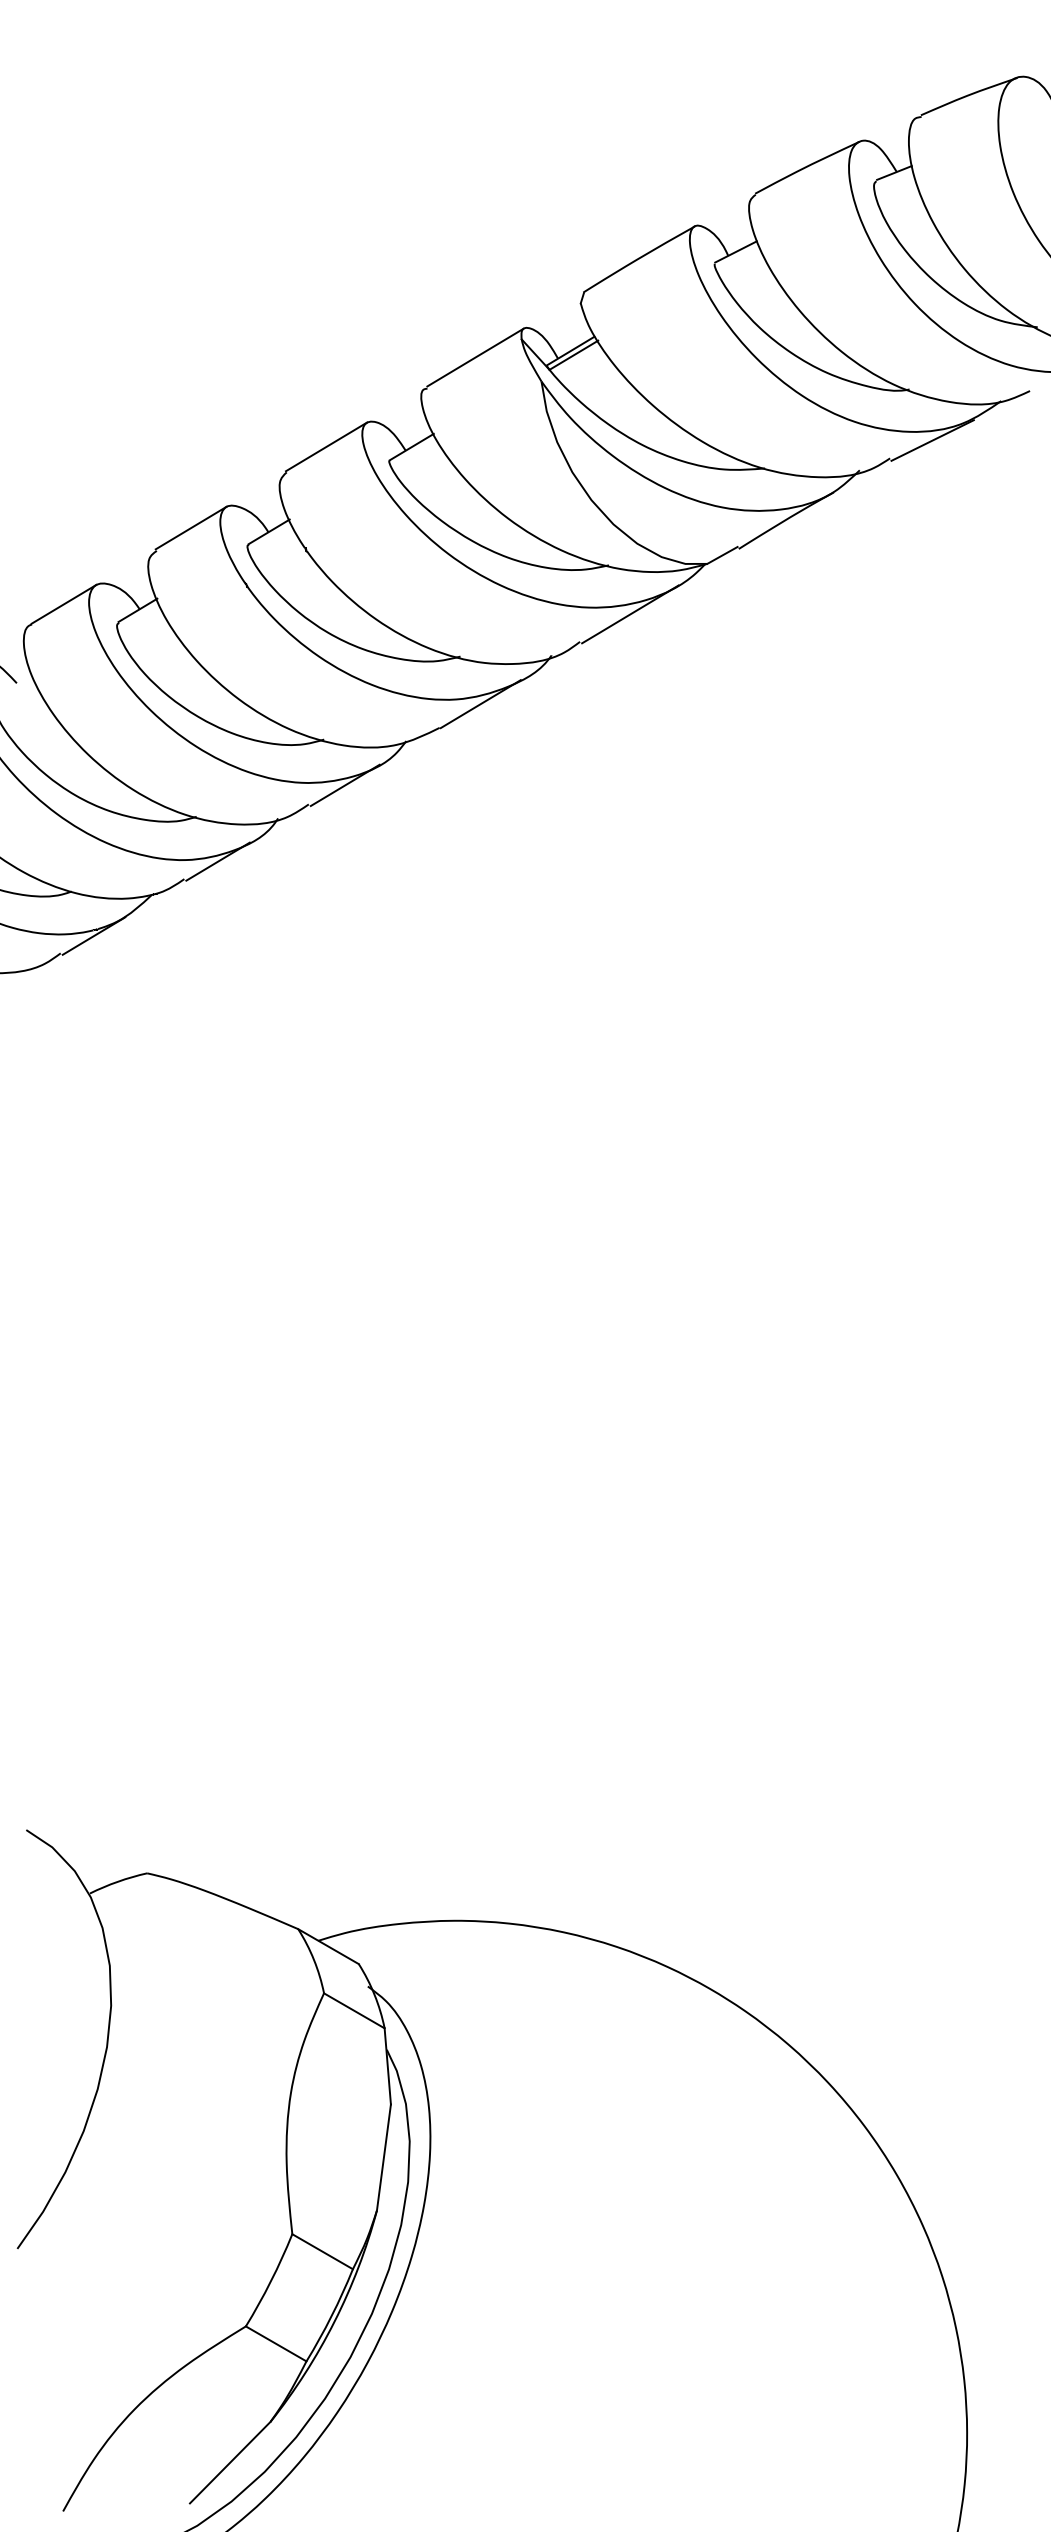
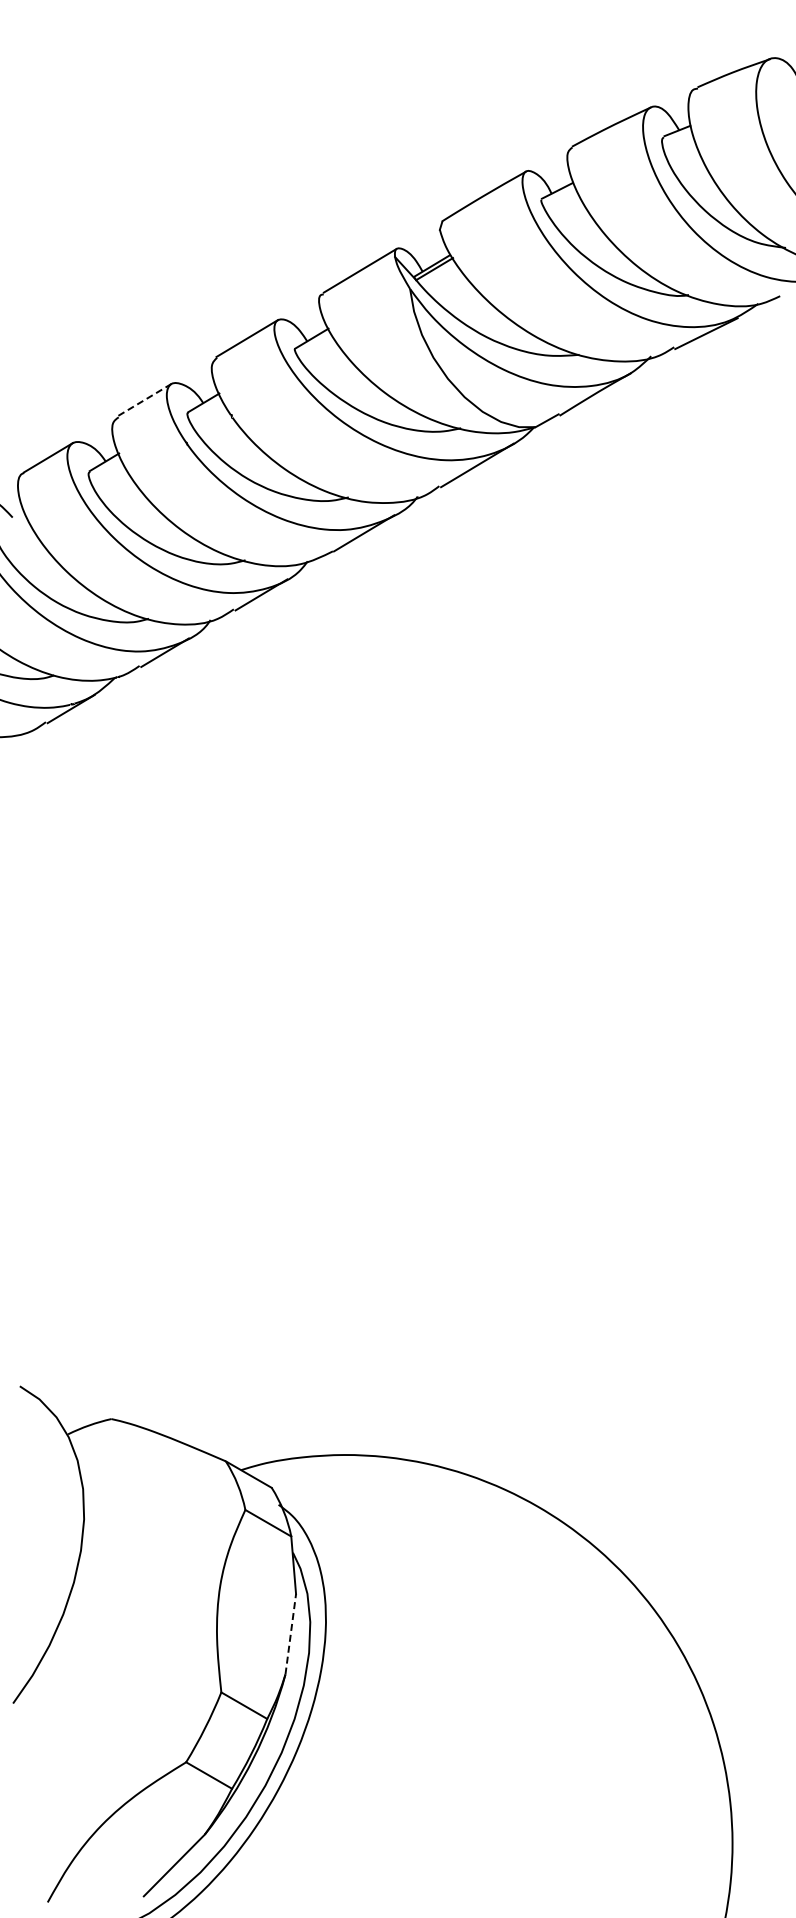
line: (190, 528) -> (144, 400), solid -> dashed
line: (383, 2157) -> (290, 1634), solid -> dashed

